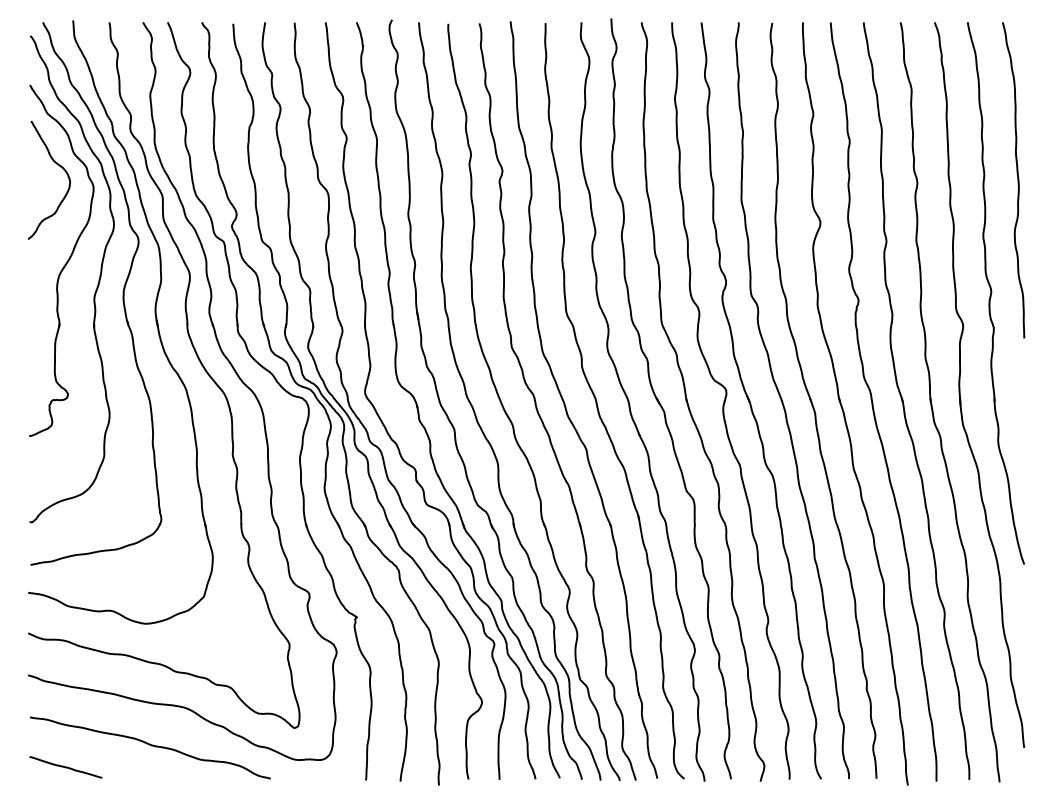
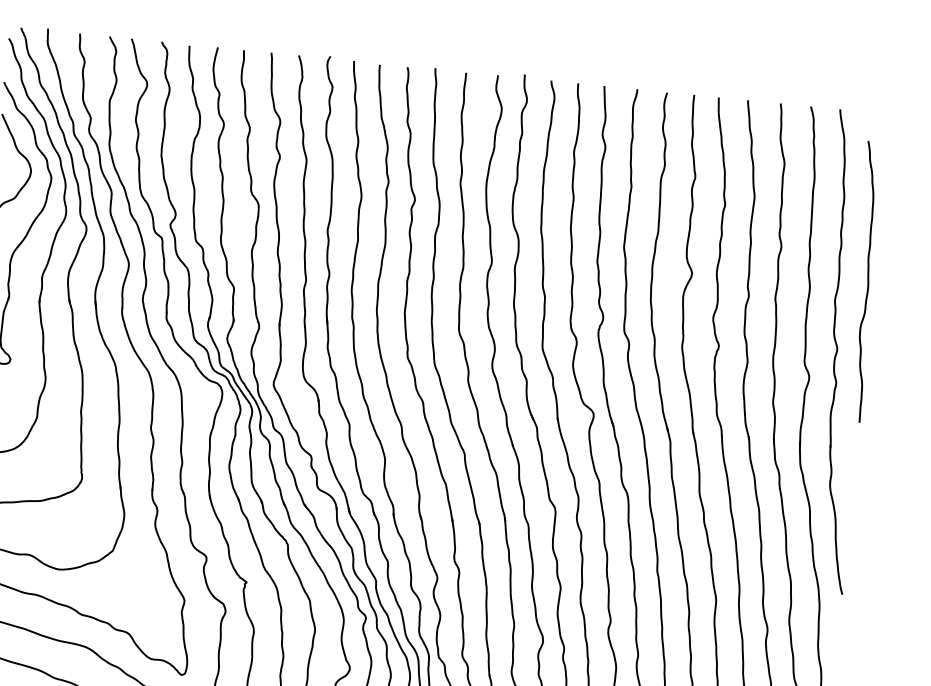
curve: (1017, 180) -> (867, 282), moved

